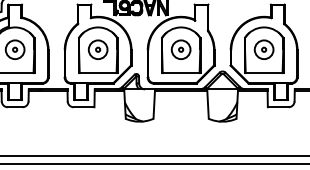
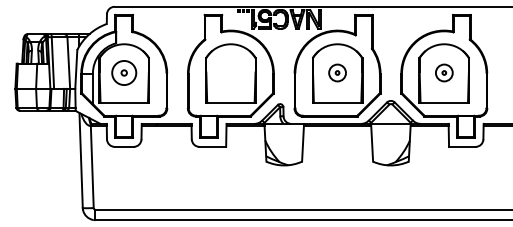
part: (97, 49) -> (230, 72), removed
part: (181, 49) -> (337, 72), size x0.7
part: (264, 49) -> (444, 72), size x0.7

